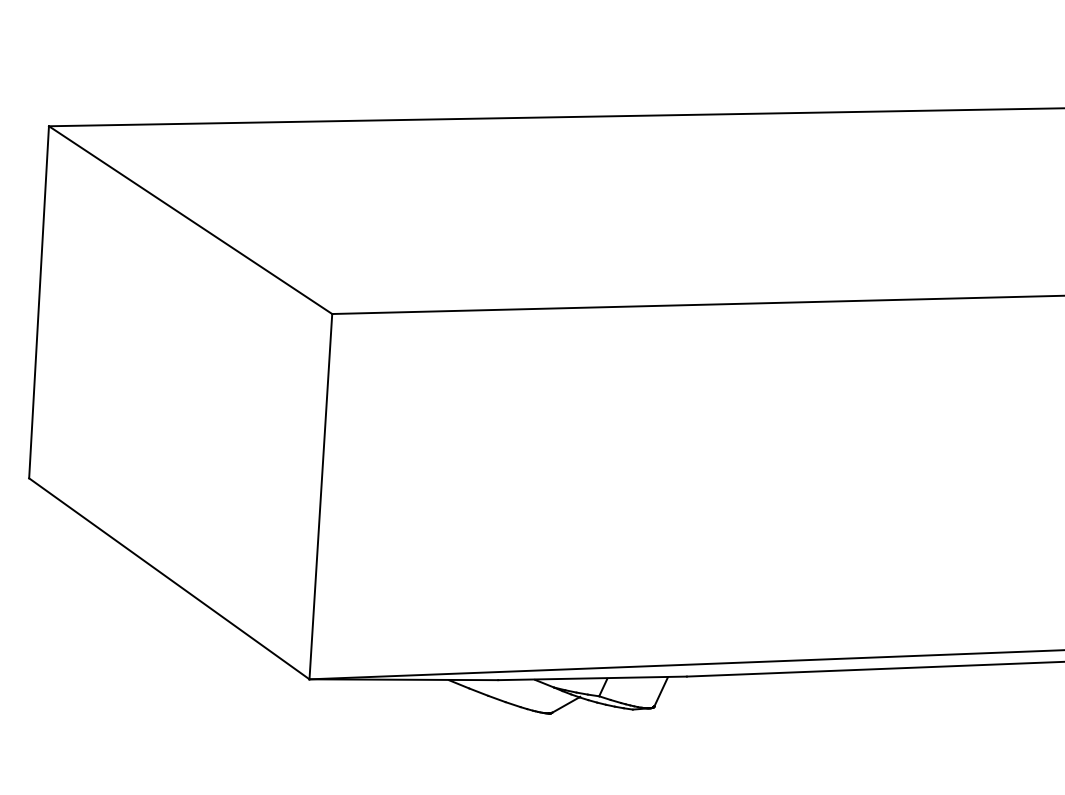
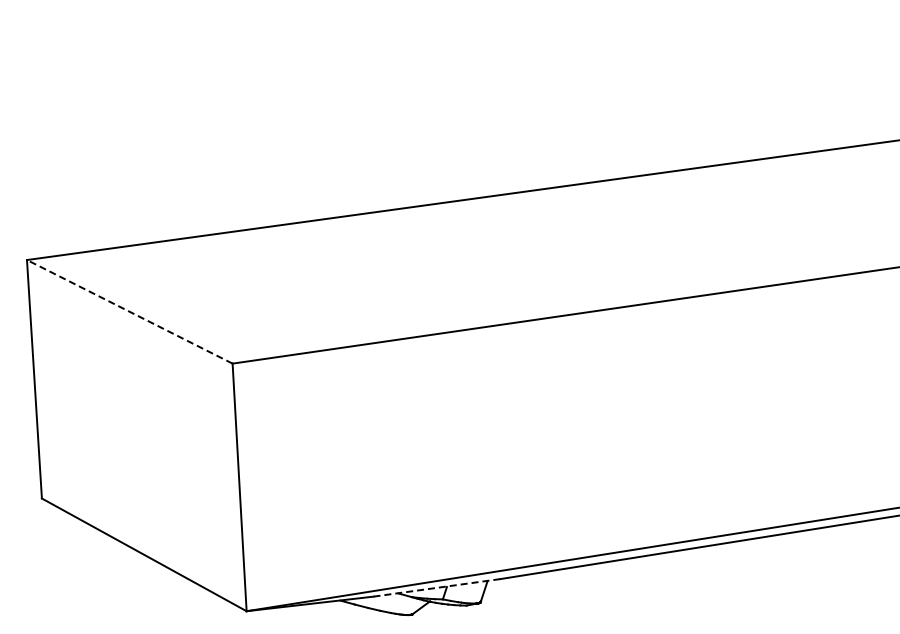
line: (190, 219) -> (129, 311), solid -> dashed
line: (591, 677) -> (436, 587), solid -> dashed

